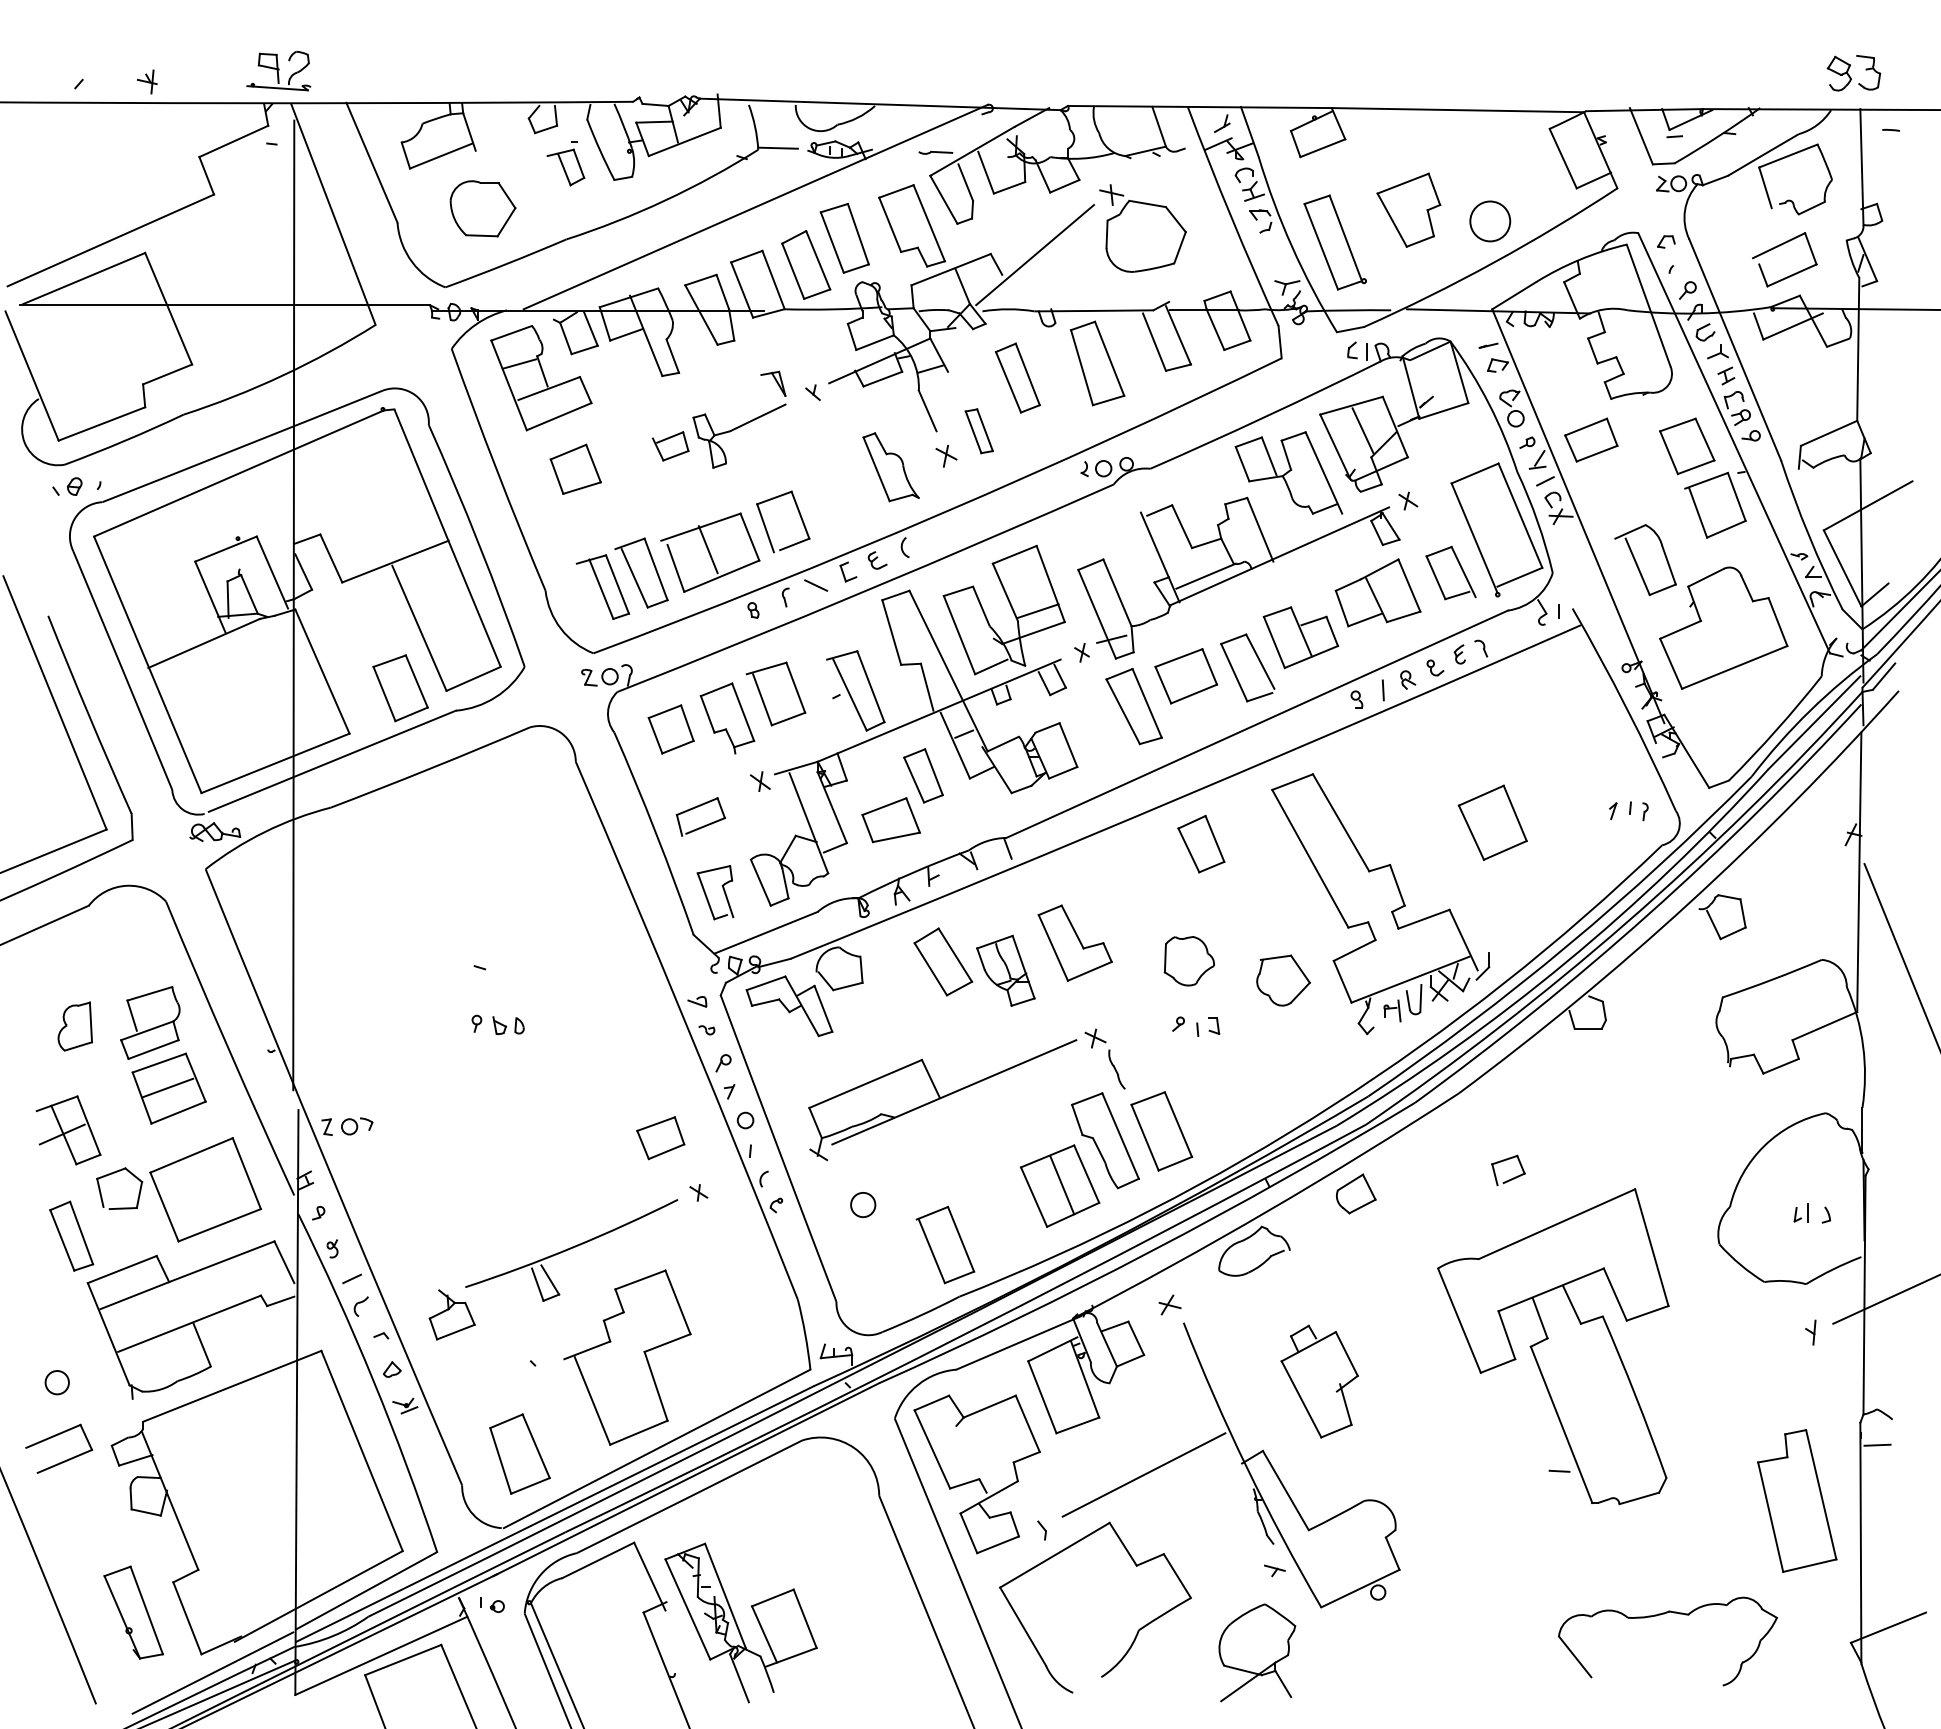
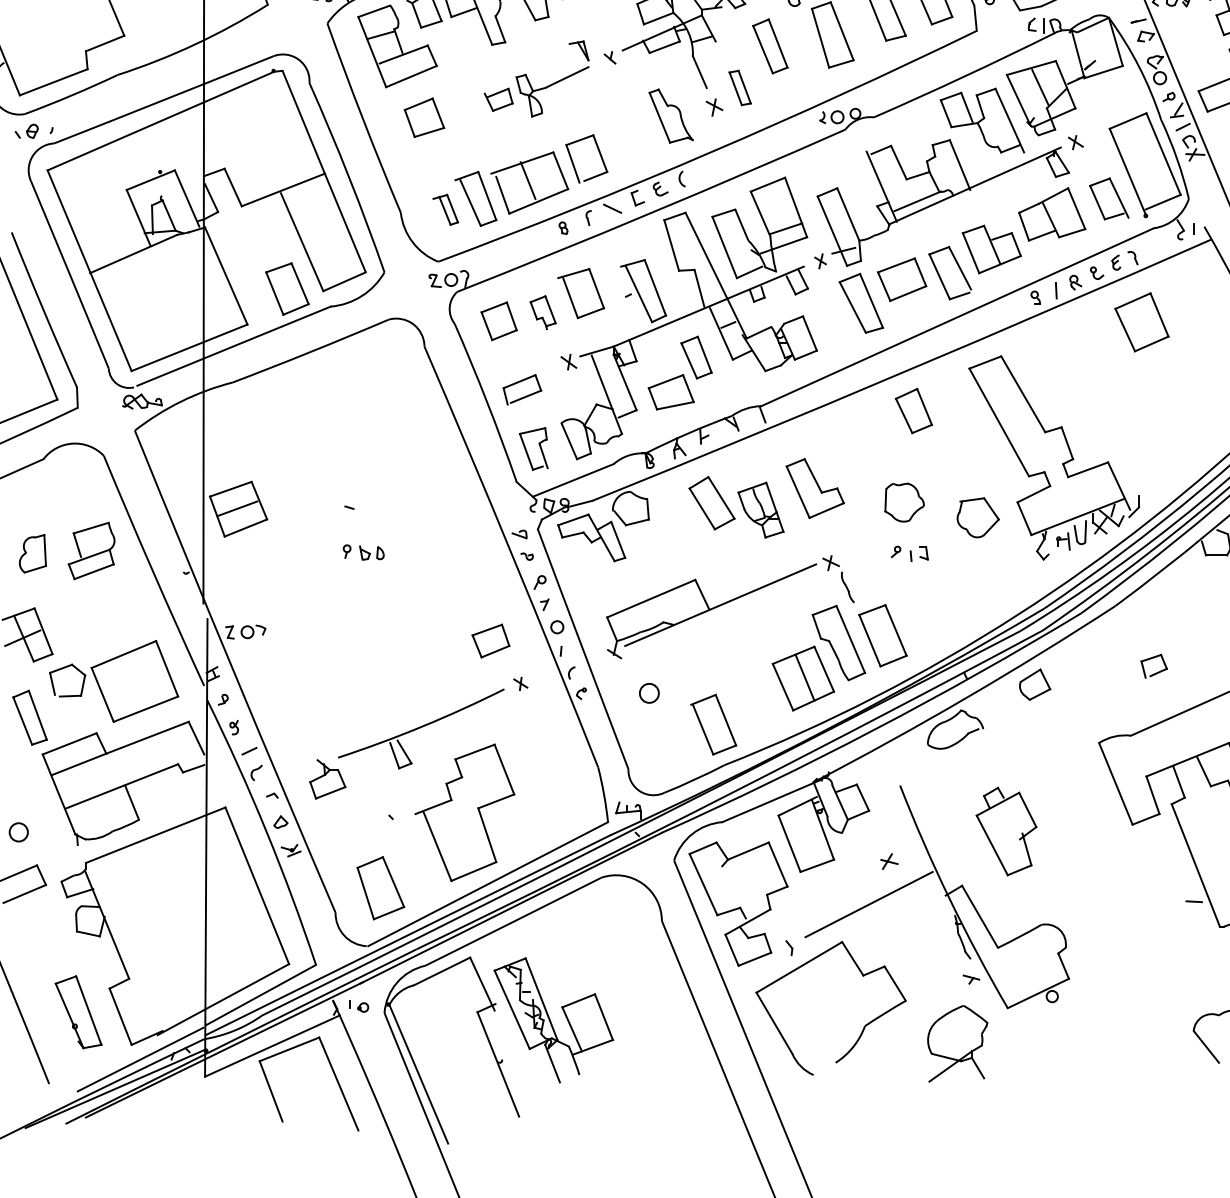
part: (602, 586) -> (445, 209), size x0.6
part: (727, 718) -> (543, 312), size x0.6
part: (1492, 822) -> (1141, 322), moved
part: (168, 1088) -> (238, 509), moved
part: (1169, 1304) -> (889, 861), moved

